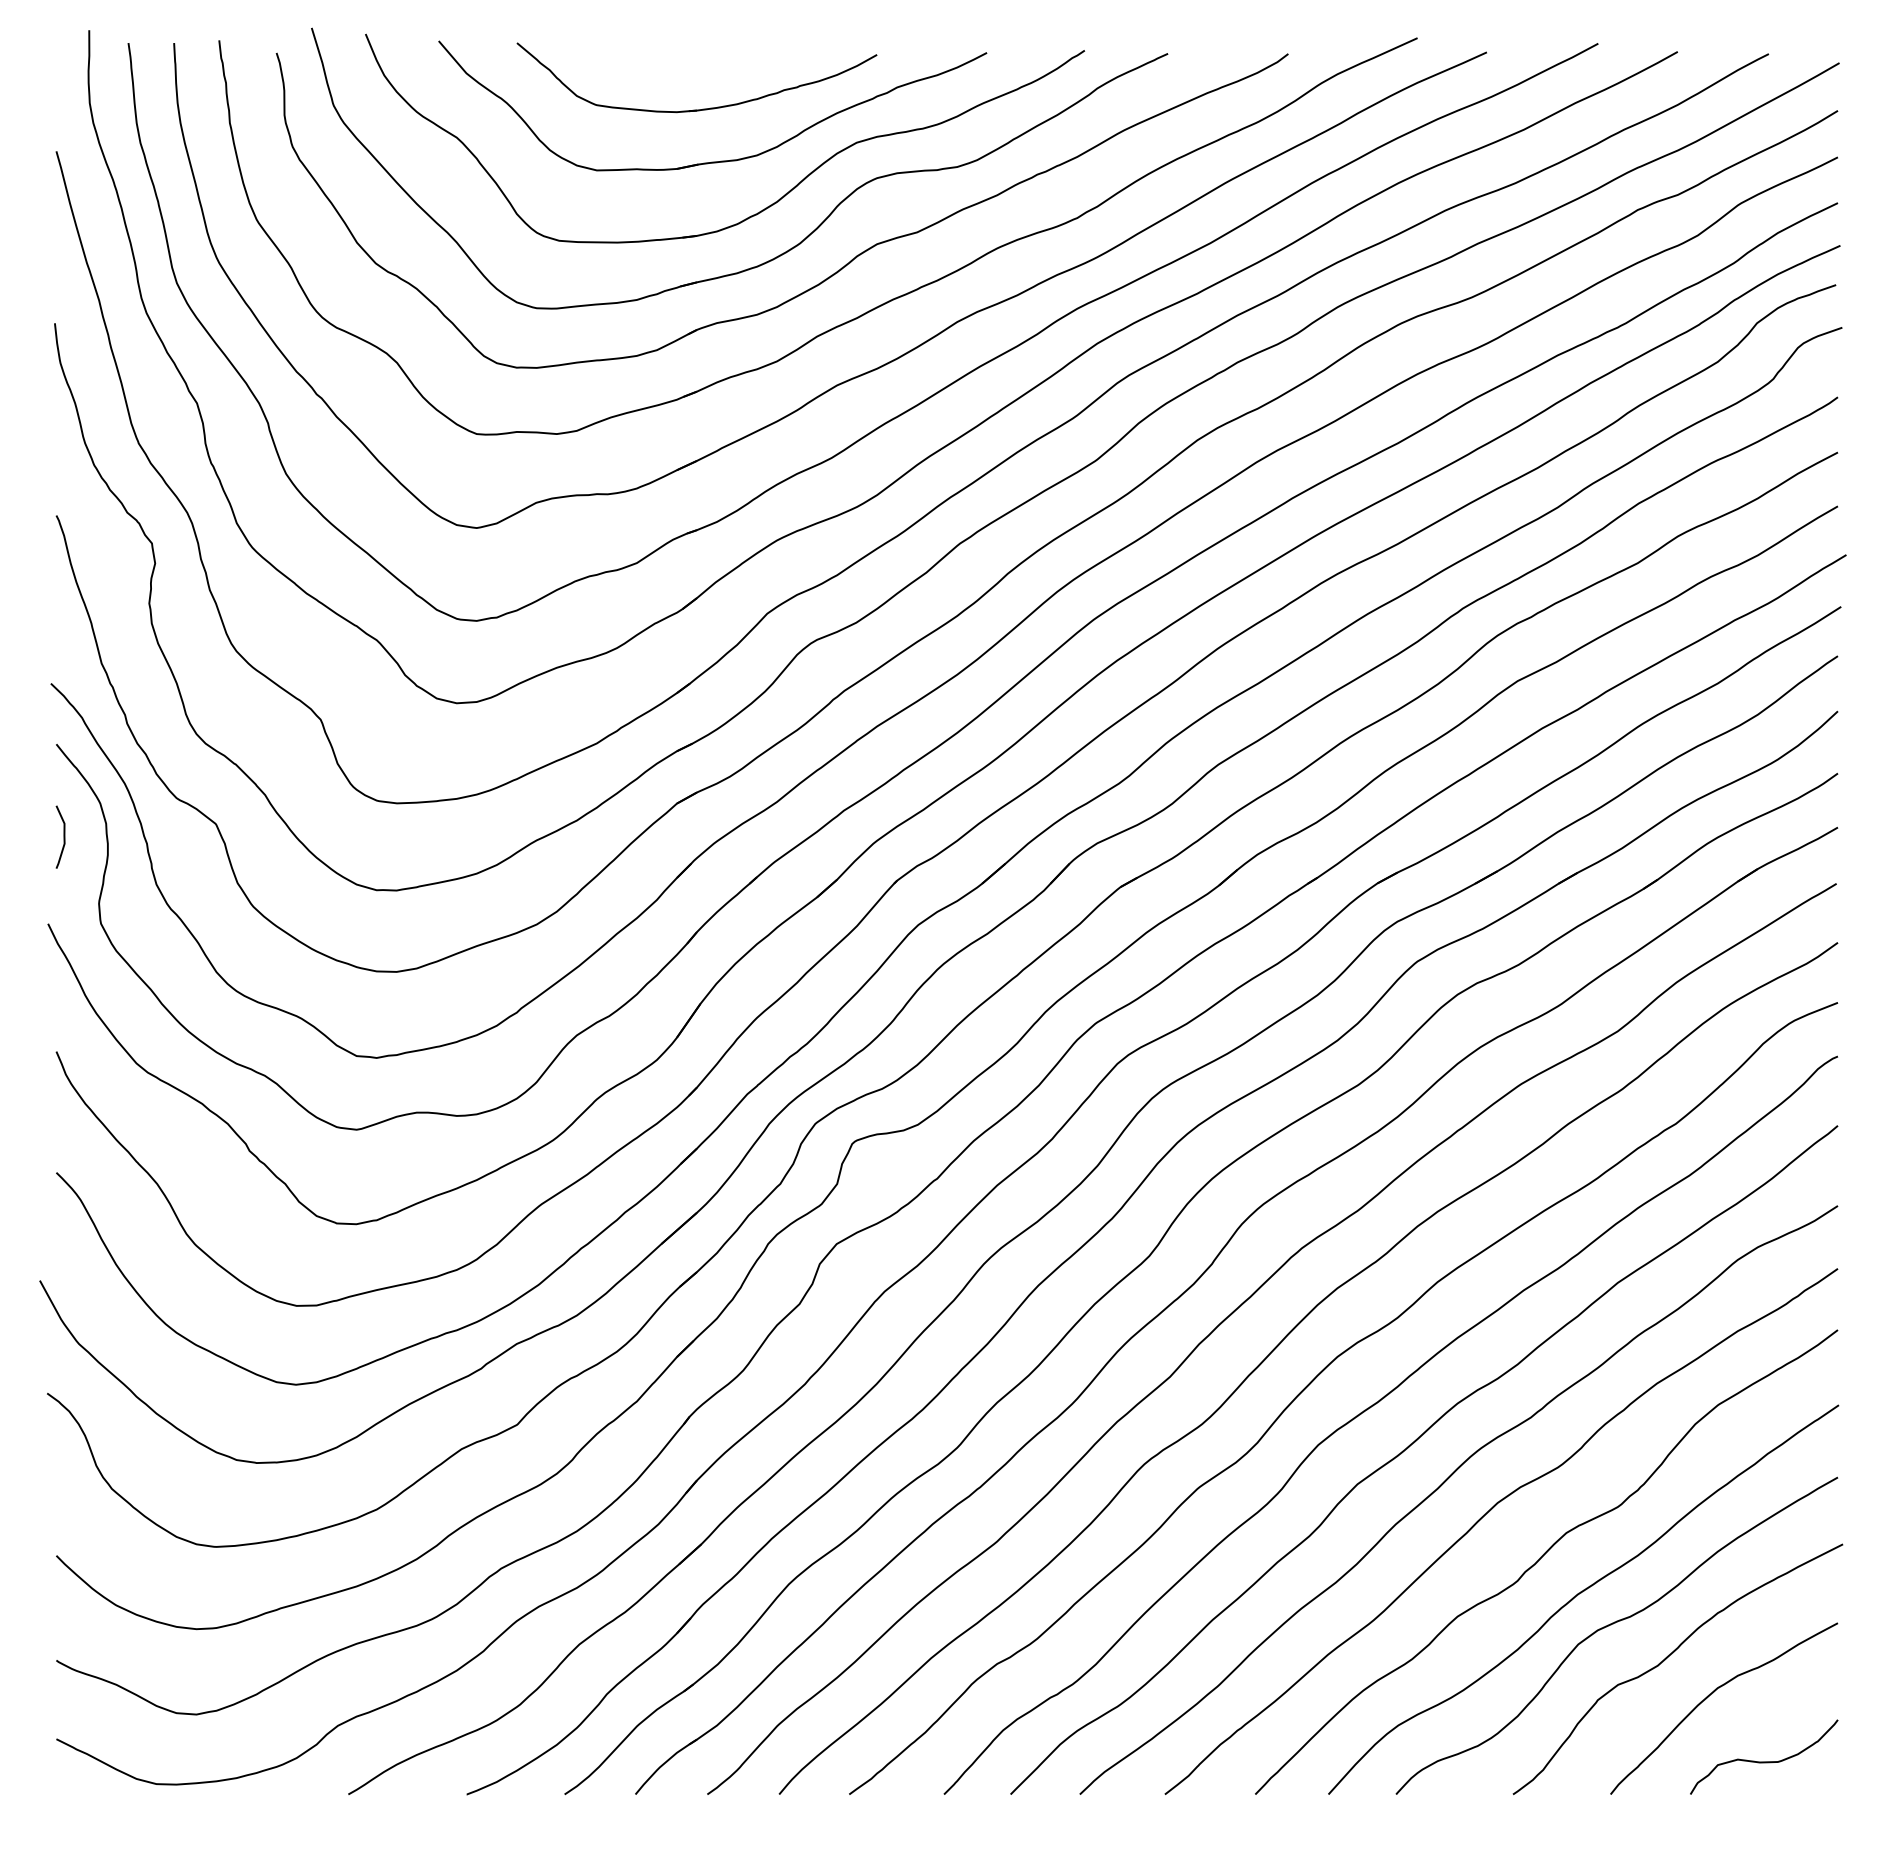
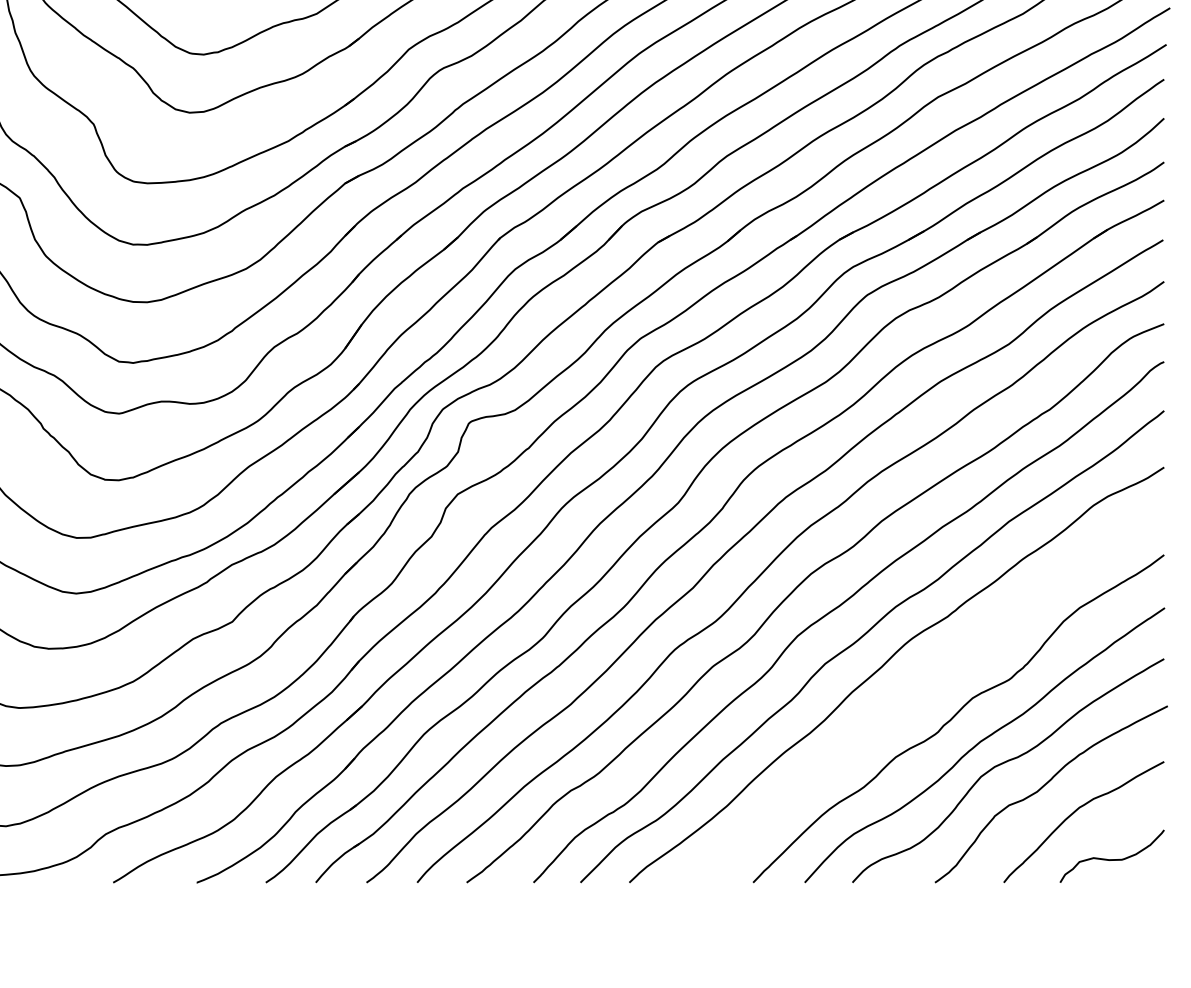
curve: (1485, 1515) -> (915, 685), removed

